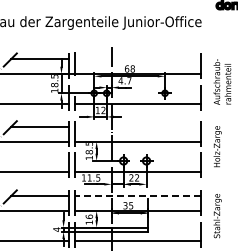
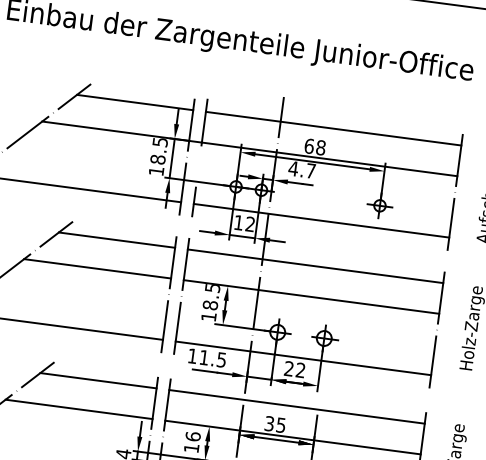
line: (137, 58) -> (333, 127), added
line: (137, 126) -> (315, 265), added
line: (137, 195) -> (296, 406), dashed -> solid

